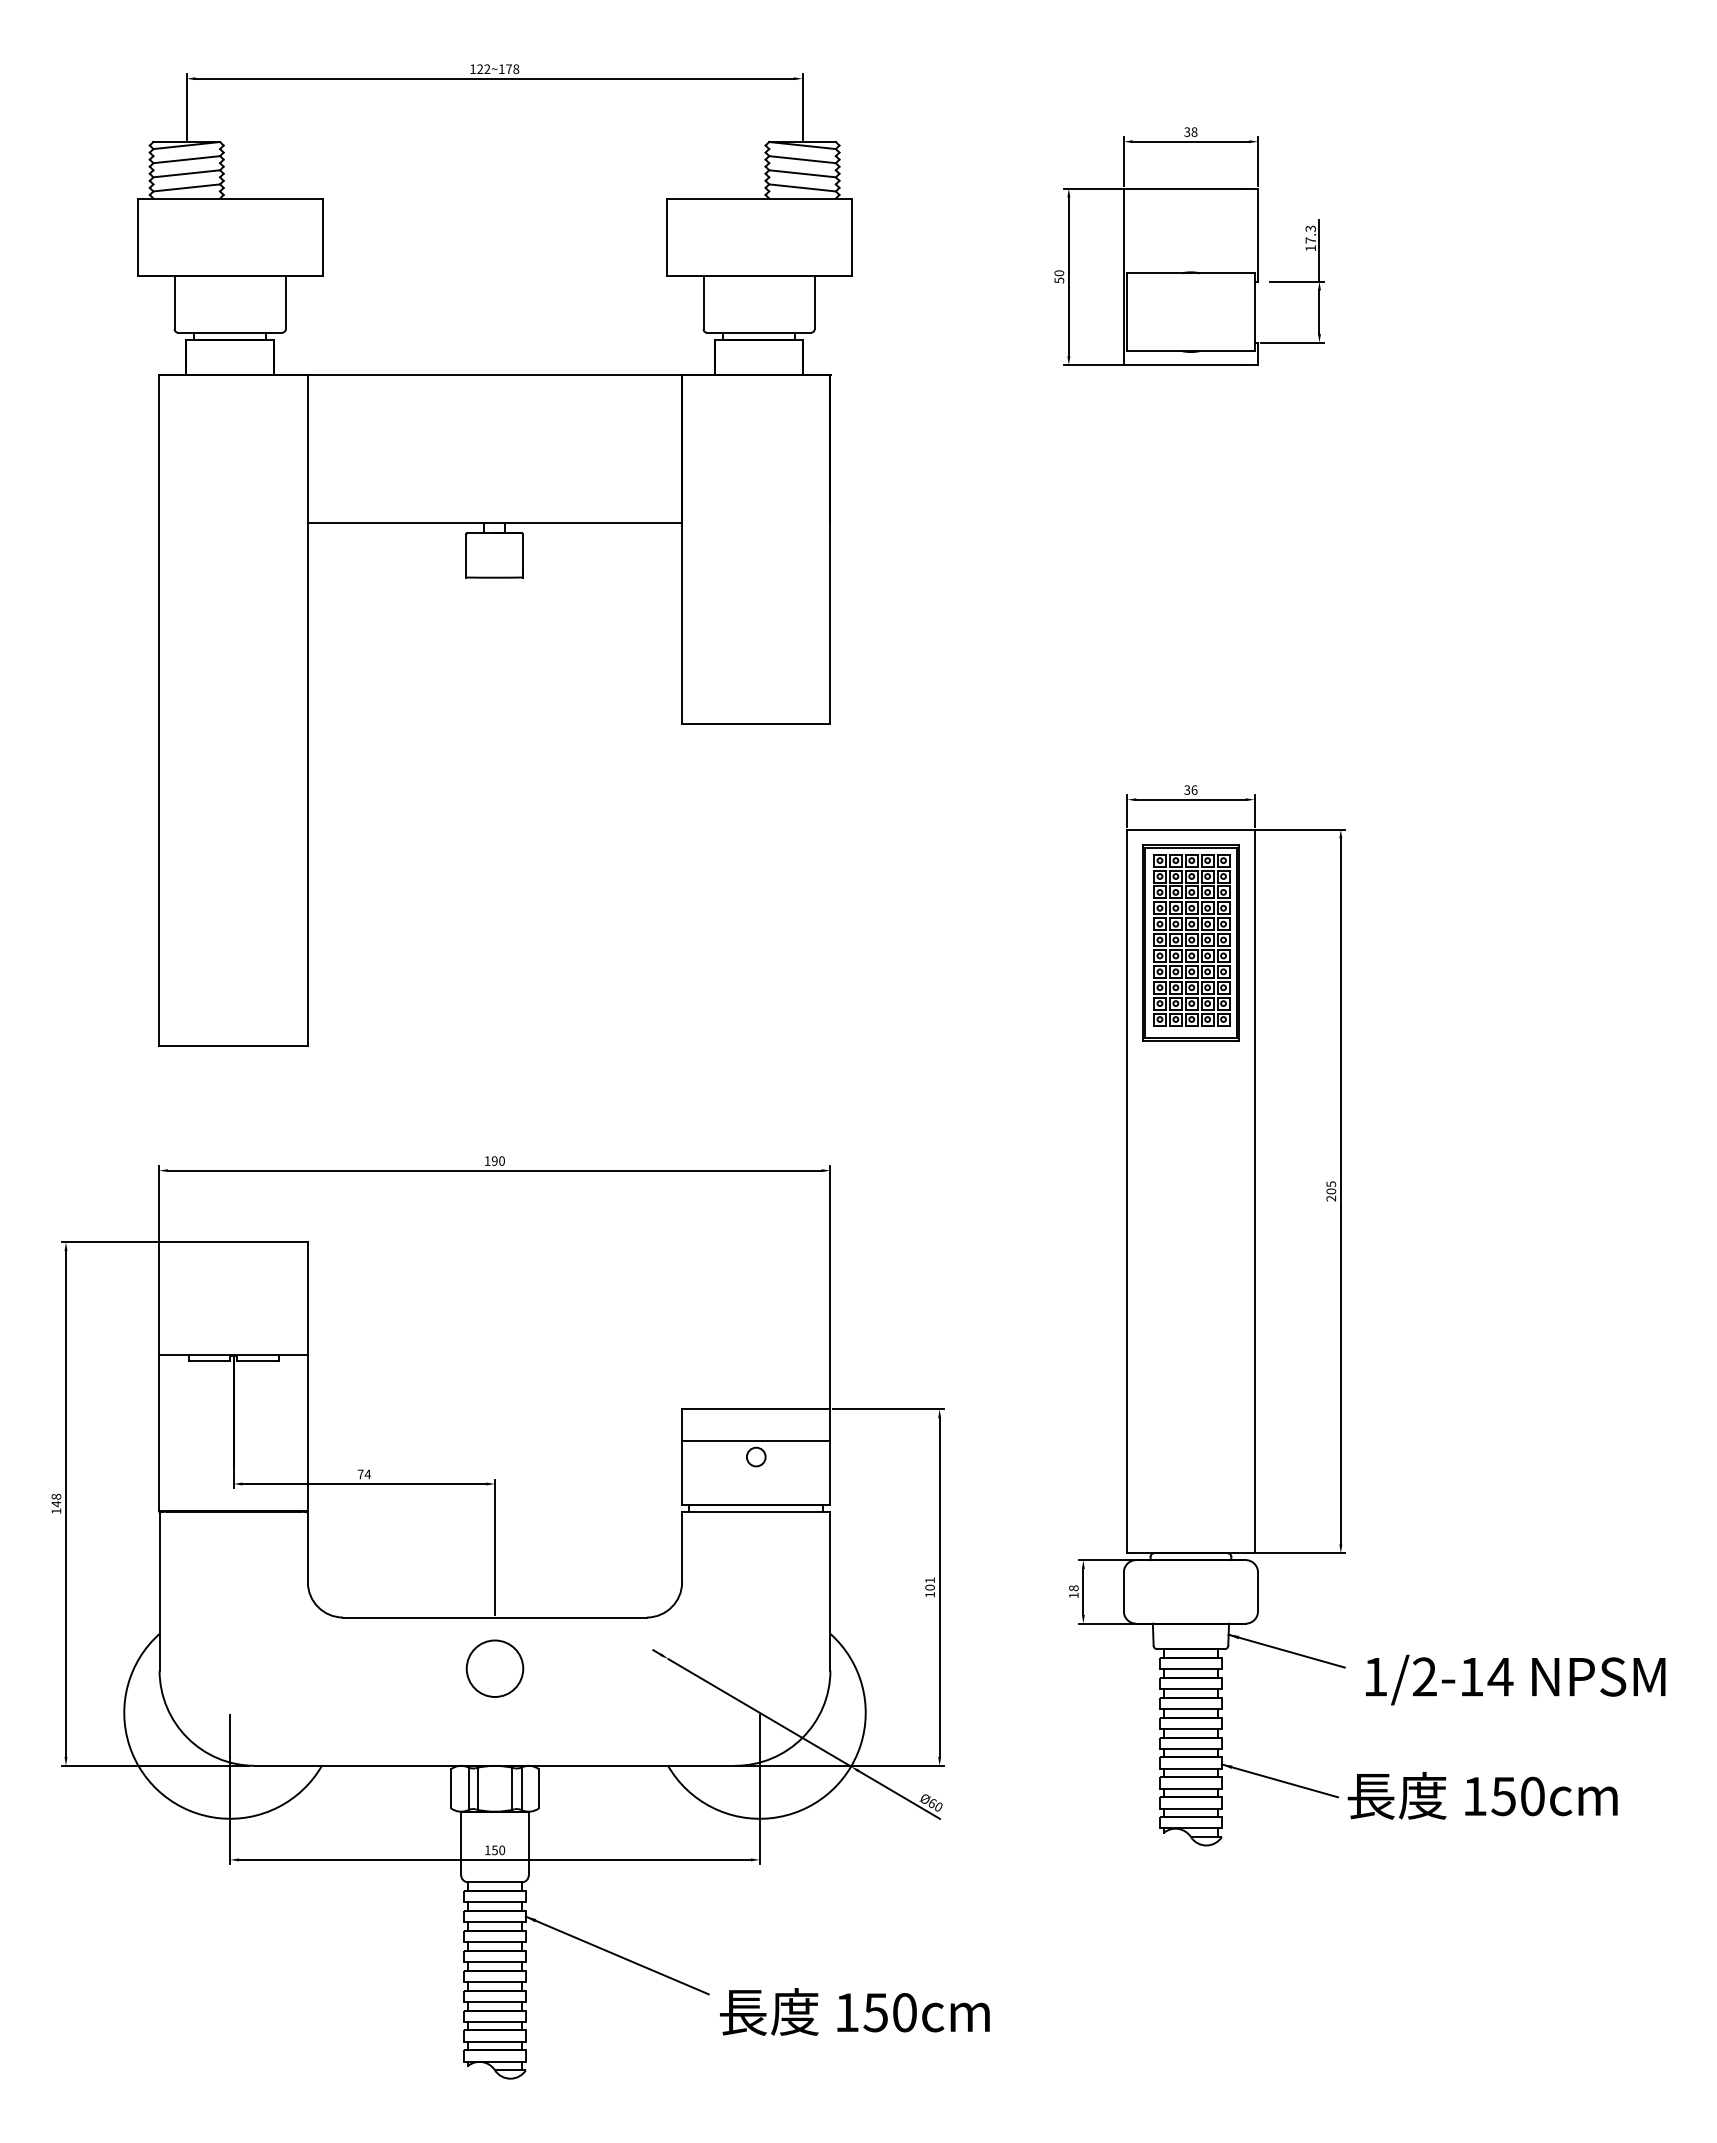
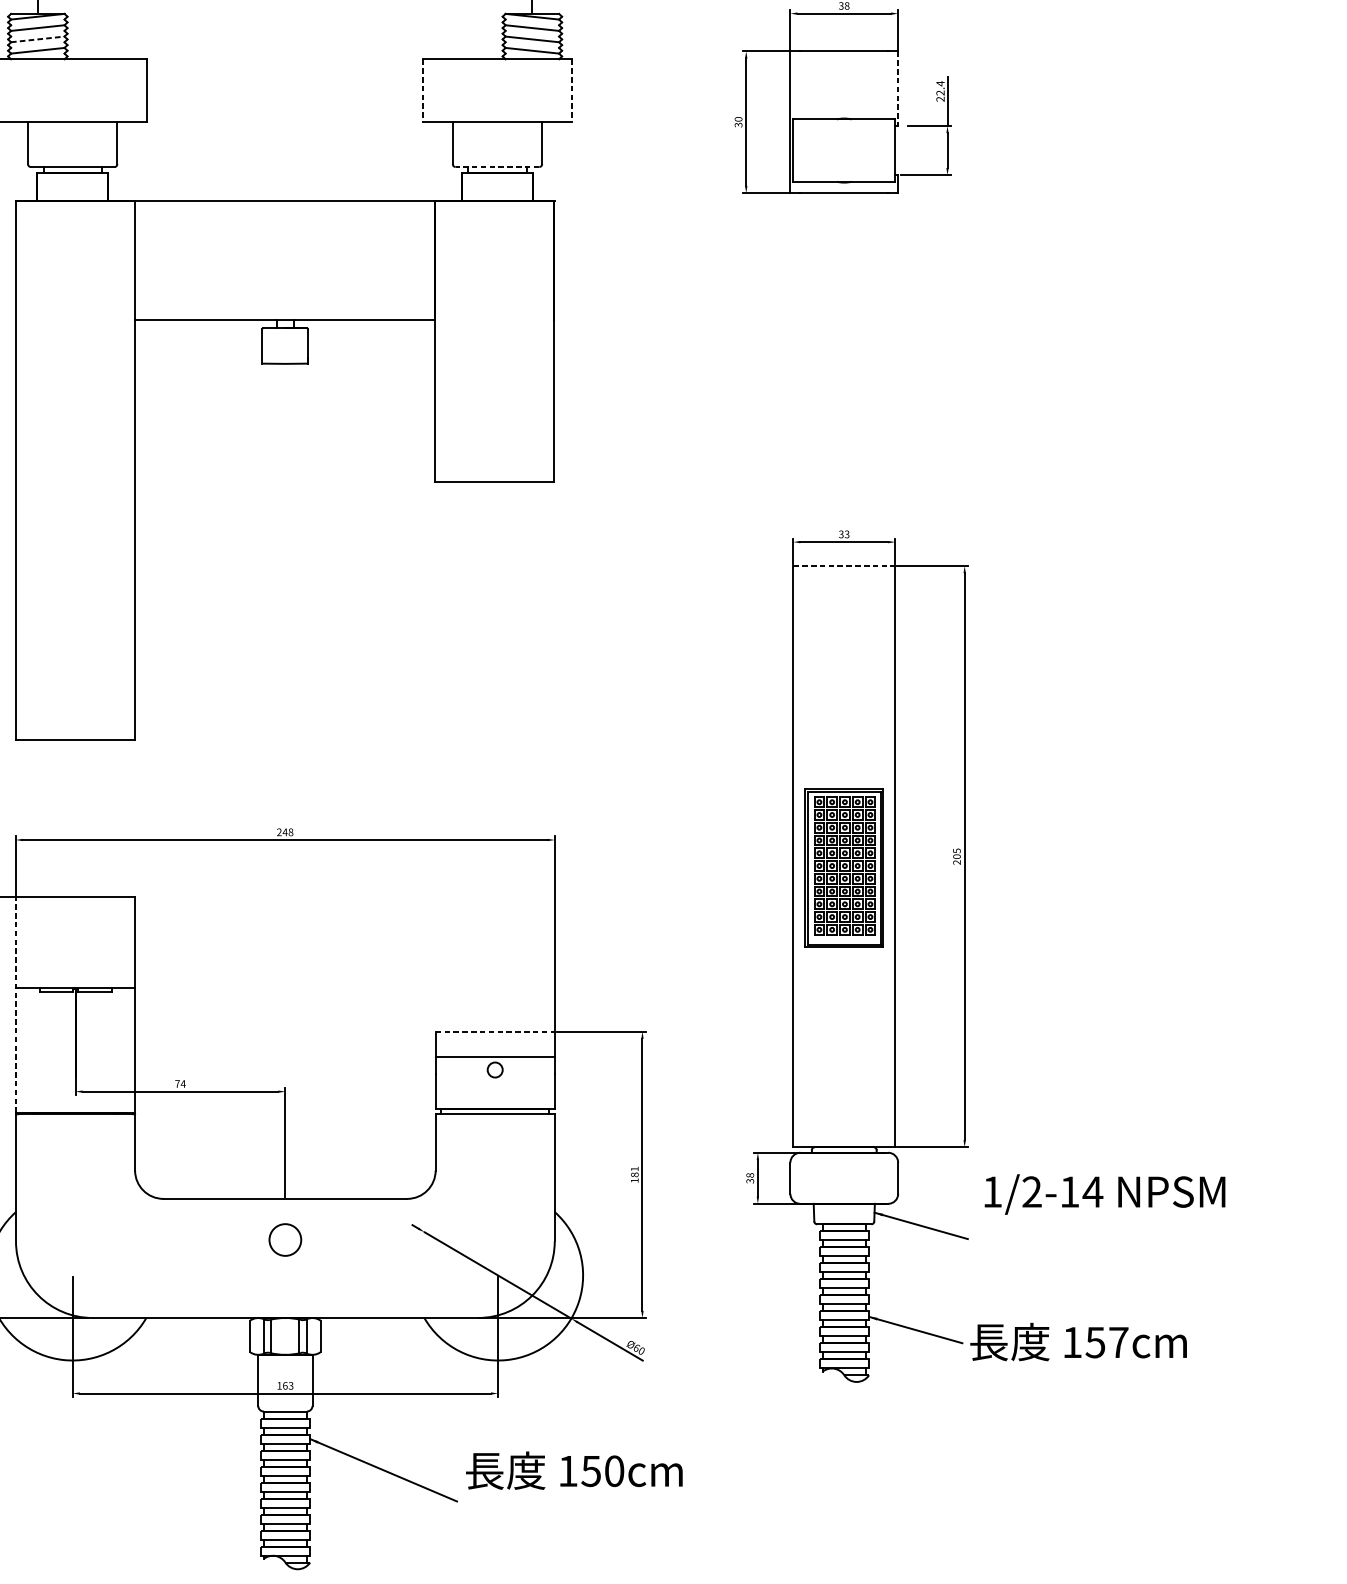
line: (186, 173) -> (37, 39), solid -> dashed
line: (1258, 235) -> (898, 88), solid -> dashed
line: (666, 237) -> (423, 90), solid -> dashed
line: (851, 237) -> (571, 90), solid -> dashed
text: (1310, 238) -> (940, 91), 17.3 -> 22.4
text: (1058, 280) -> (737, 125), 50 -> 30
line: (758, 332) -> (496, 166), solid -> dashed
text: (1194, 789) -> (847, 533), 36 -> 33
line: (1190, 829) -> (843, 566), solid -> dashed
part: (1190, 942) -> (843, 867), moved
text: (494, 1160) -> (284, 831), 190 -> 248
line: (159, 1375) -> (15, 1004), solid -> dashed
line: (756, 1409) -> (495, 1031), solid -> dashed
text: (930, 1587) -> (635, 1174), 101 -> 181
text: (1073, 1595) -> (749, 1181), 18 -> 38
circle: (494, 1668) -> (284, 1239), size x0.7
text: (1515, 1679) -> (1104, 1194), moved
text: (1532, 1796) -> (1118, 1342), 150cm -> 157cm
text: (498, 1850) -> (288, 1385), 150 -> 163
text: (854, 2011) -> (574, 1470), moved

